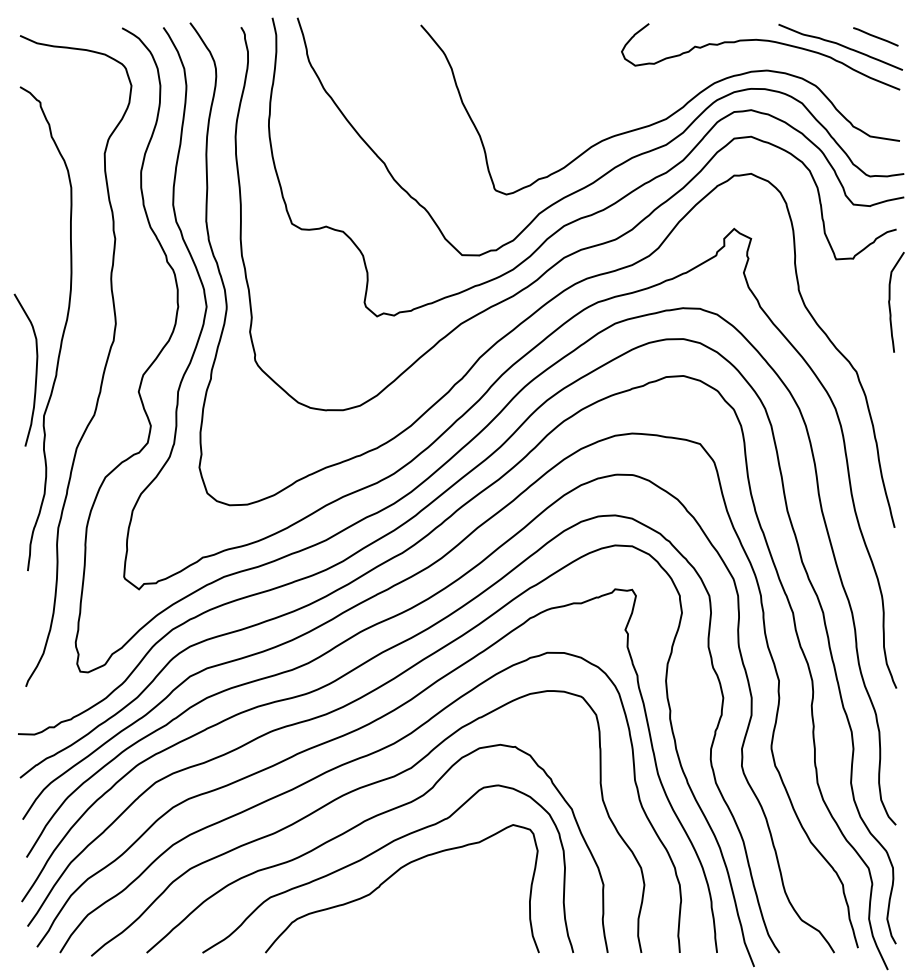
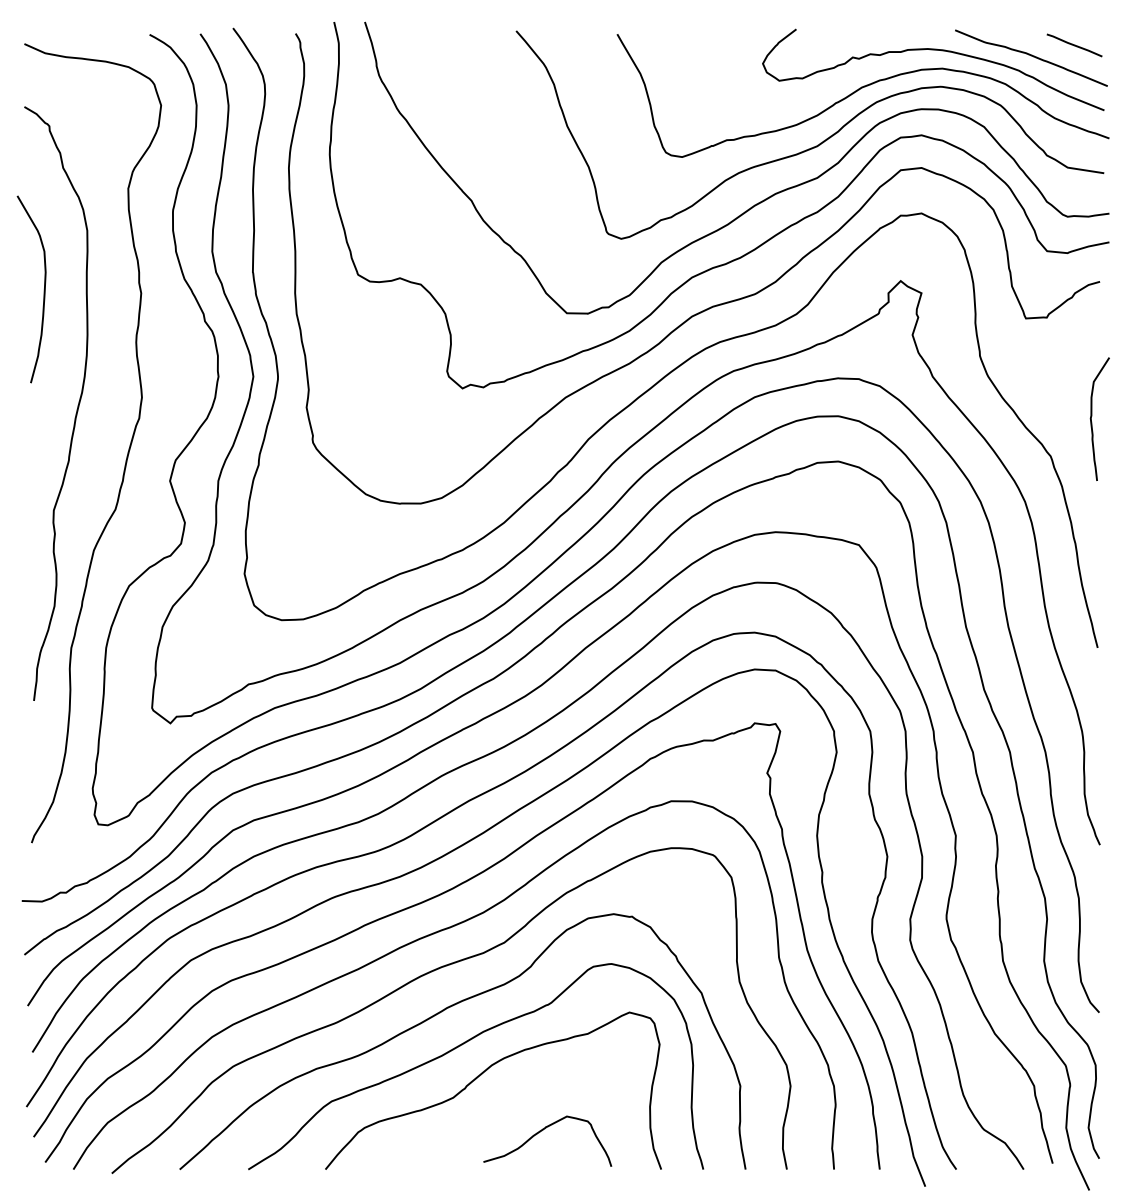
curve: (700, 73) -> (859, 90), added
curve: (890, 300) -> (1092, 416), moved
curve: (35, 370) -> (43, 289), moved
curve: (440, 922) -> (540, 1132), added

